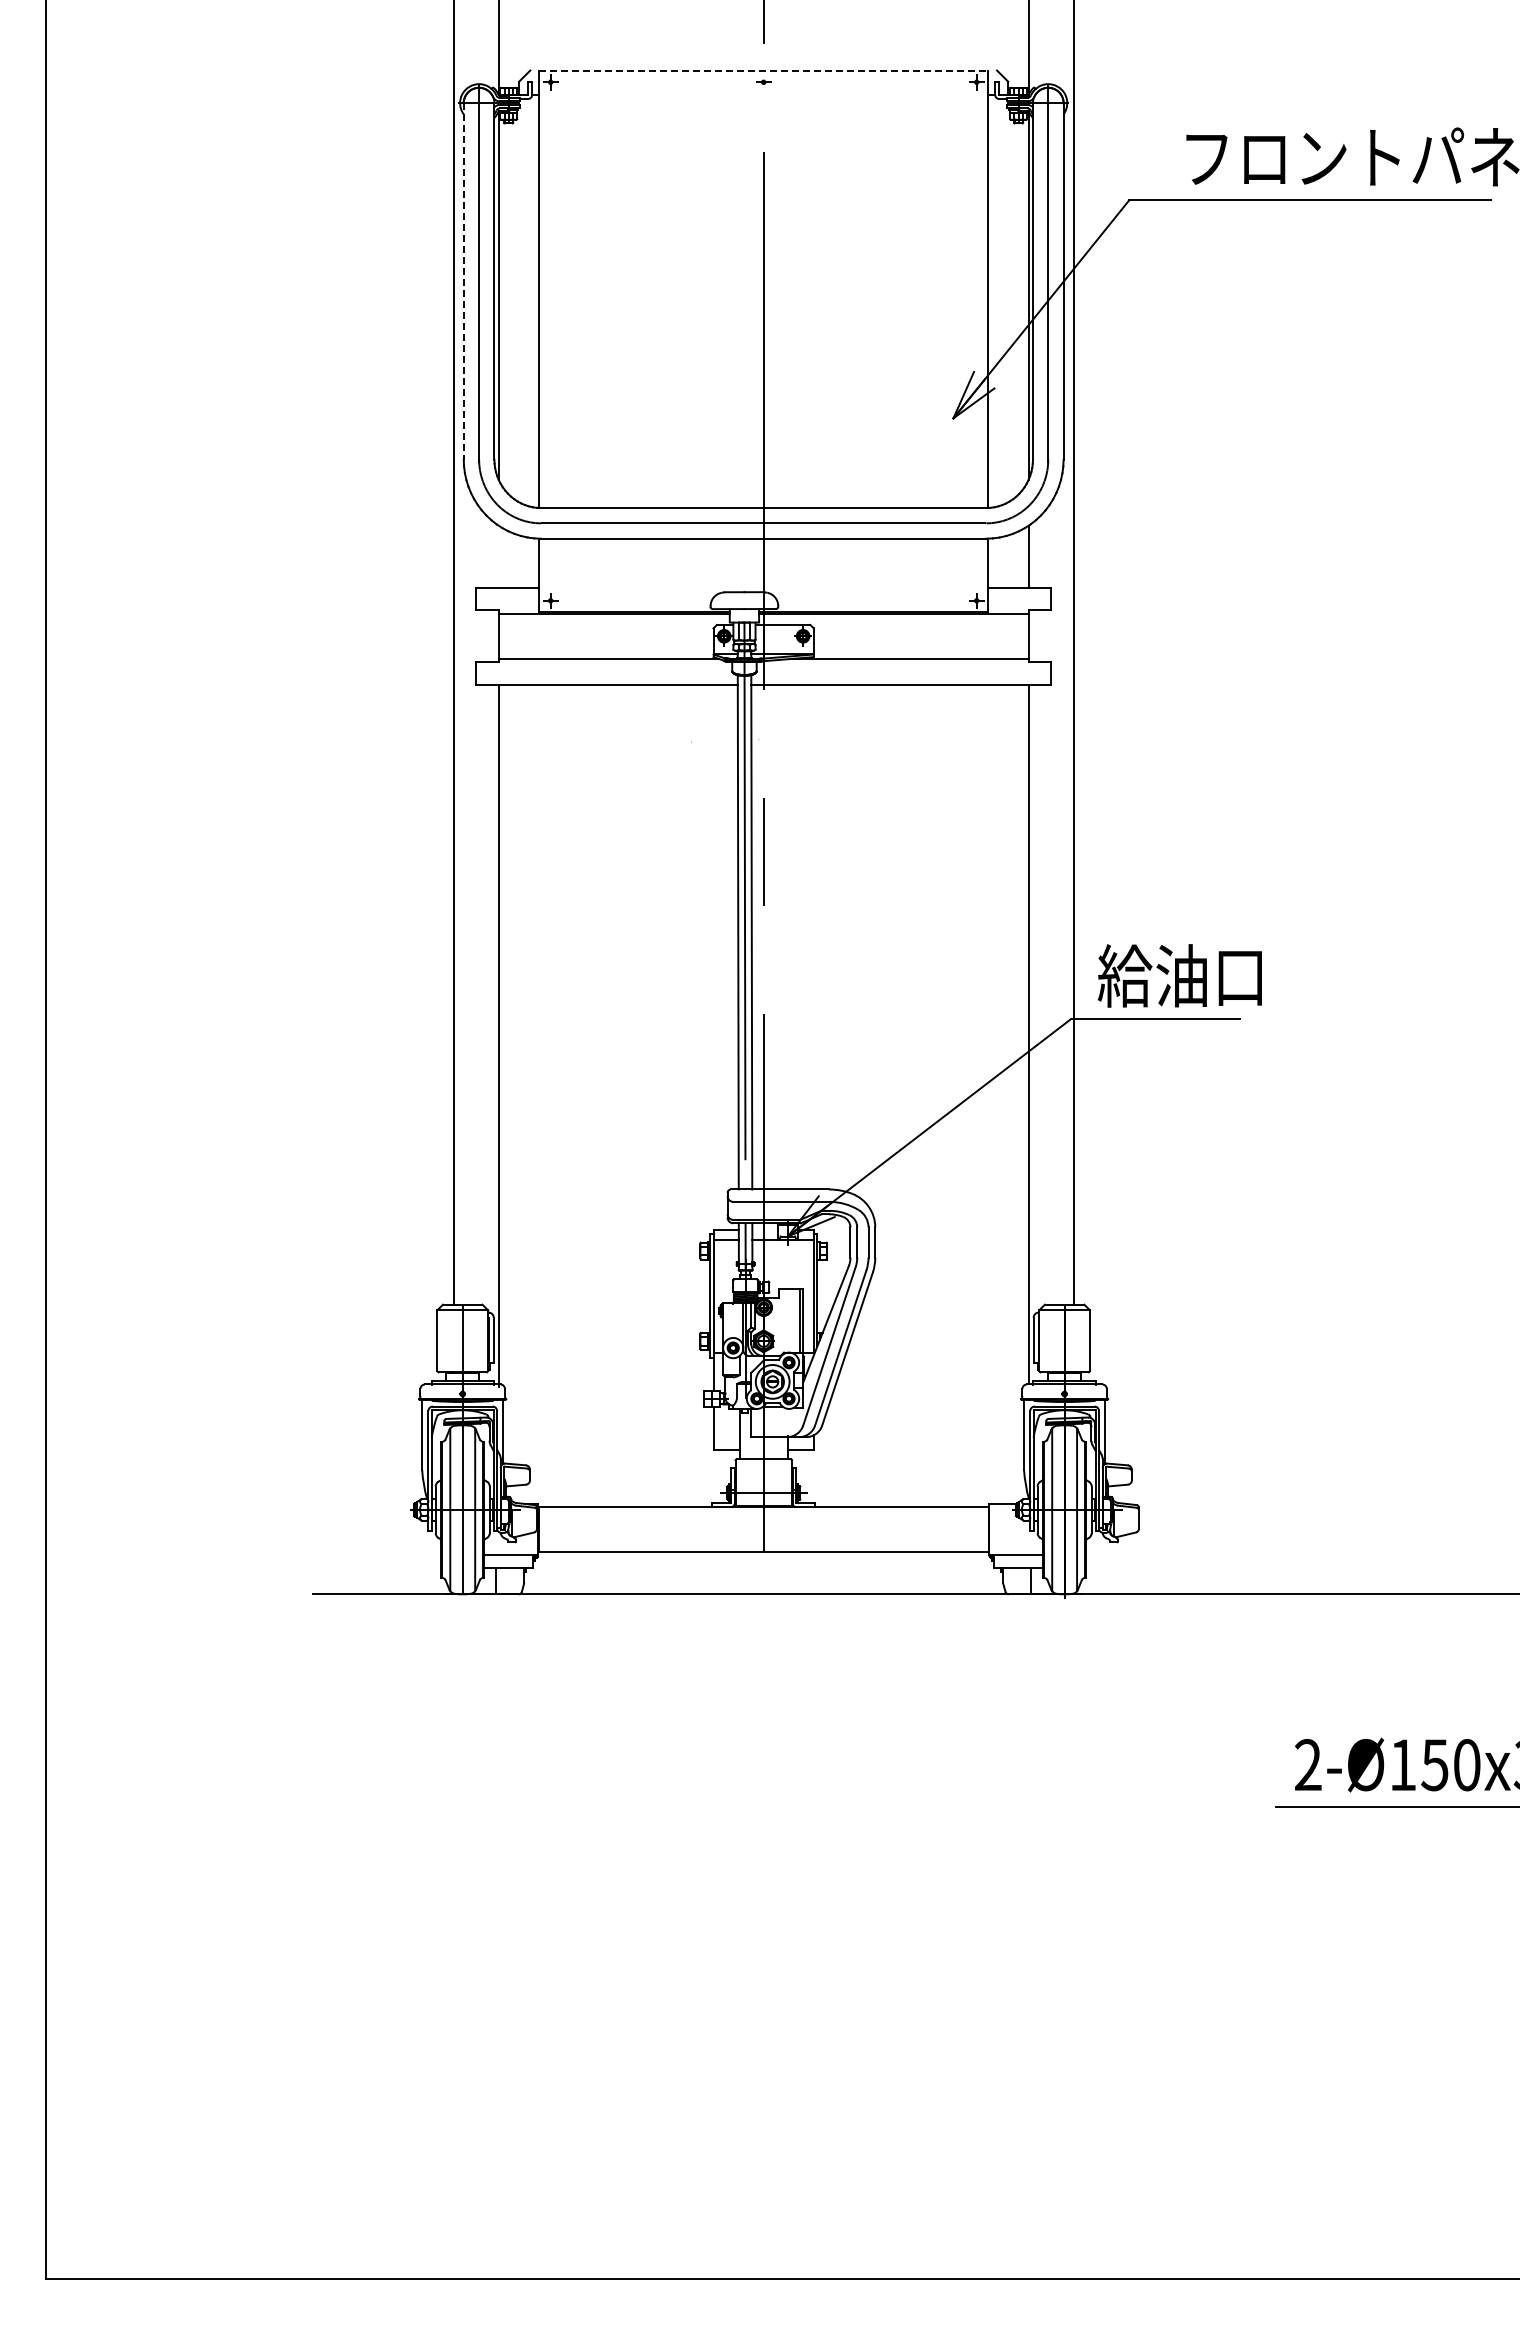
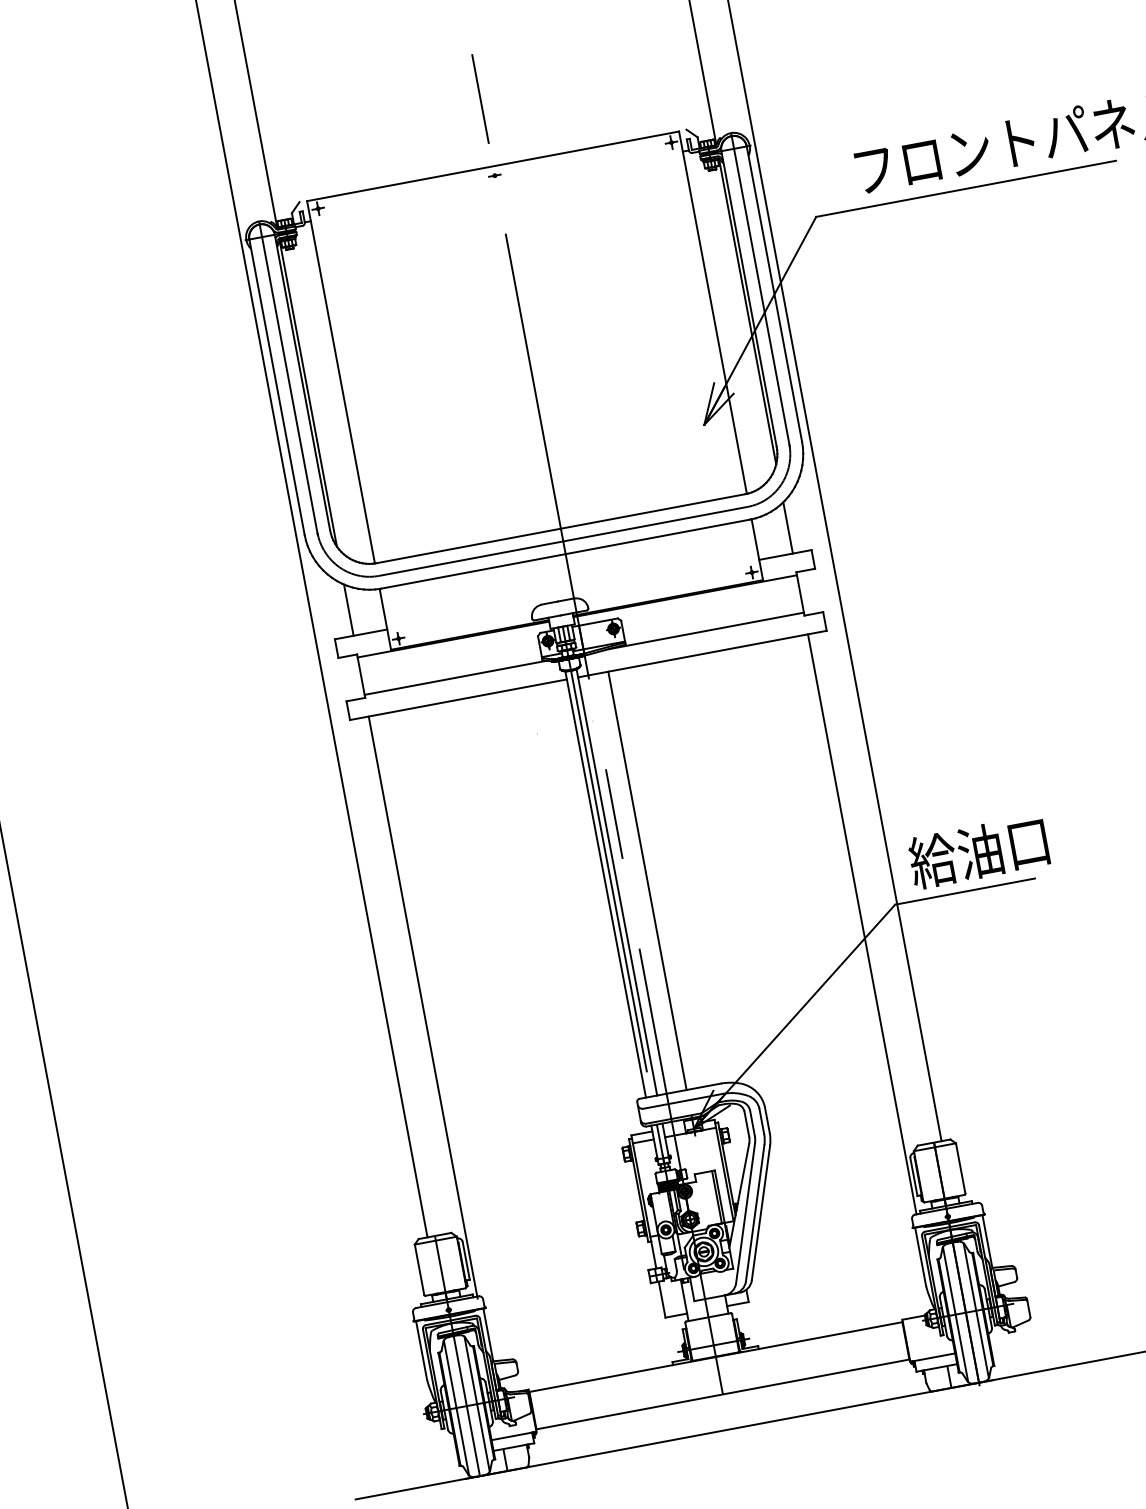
line: (764, 71) -> (493, 166), dashed -> solid
line: (463, 281) -> (276, 387), dashed -> solid
line: (498, 556) -> (348, 610), added
line: (787, 936) -> (647, 880), added

